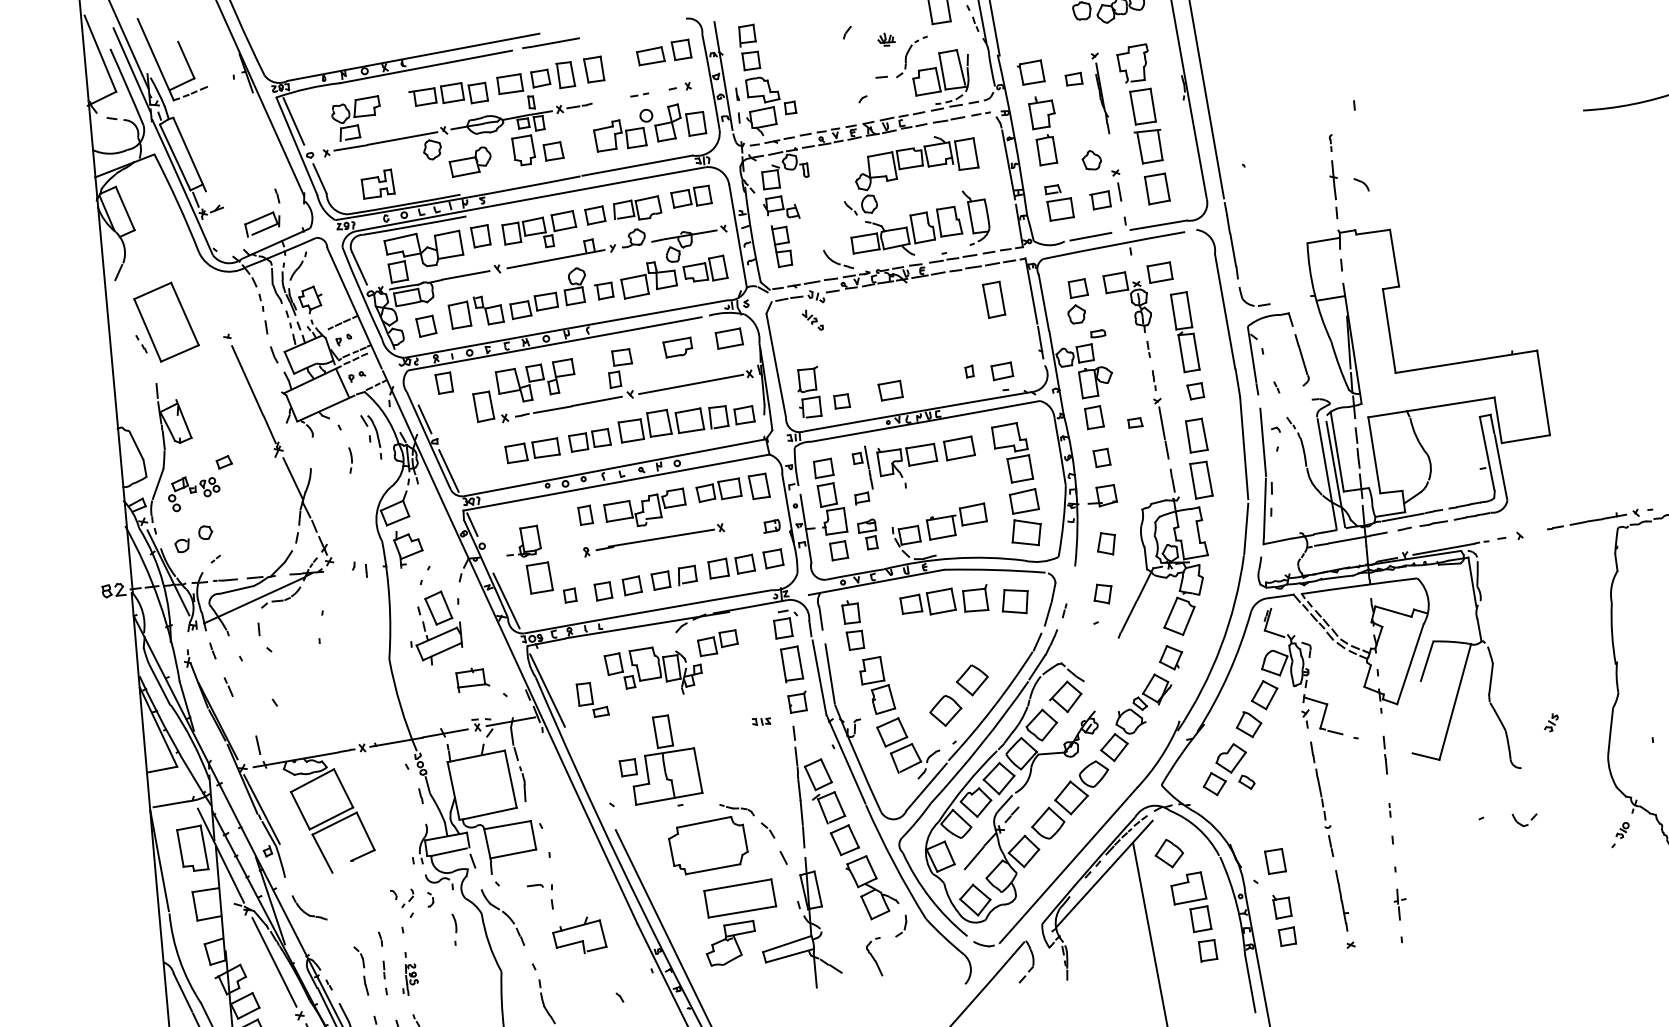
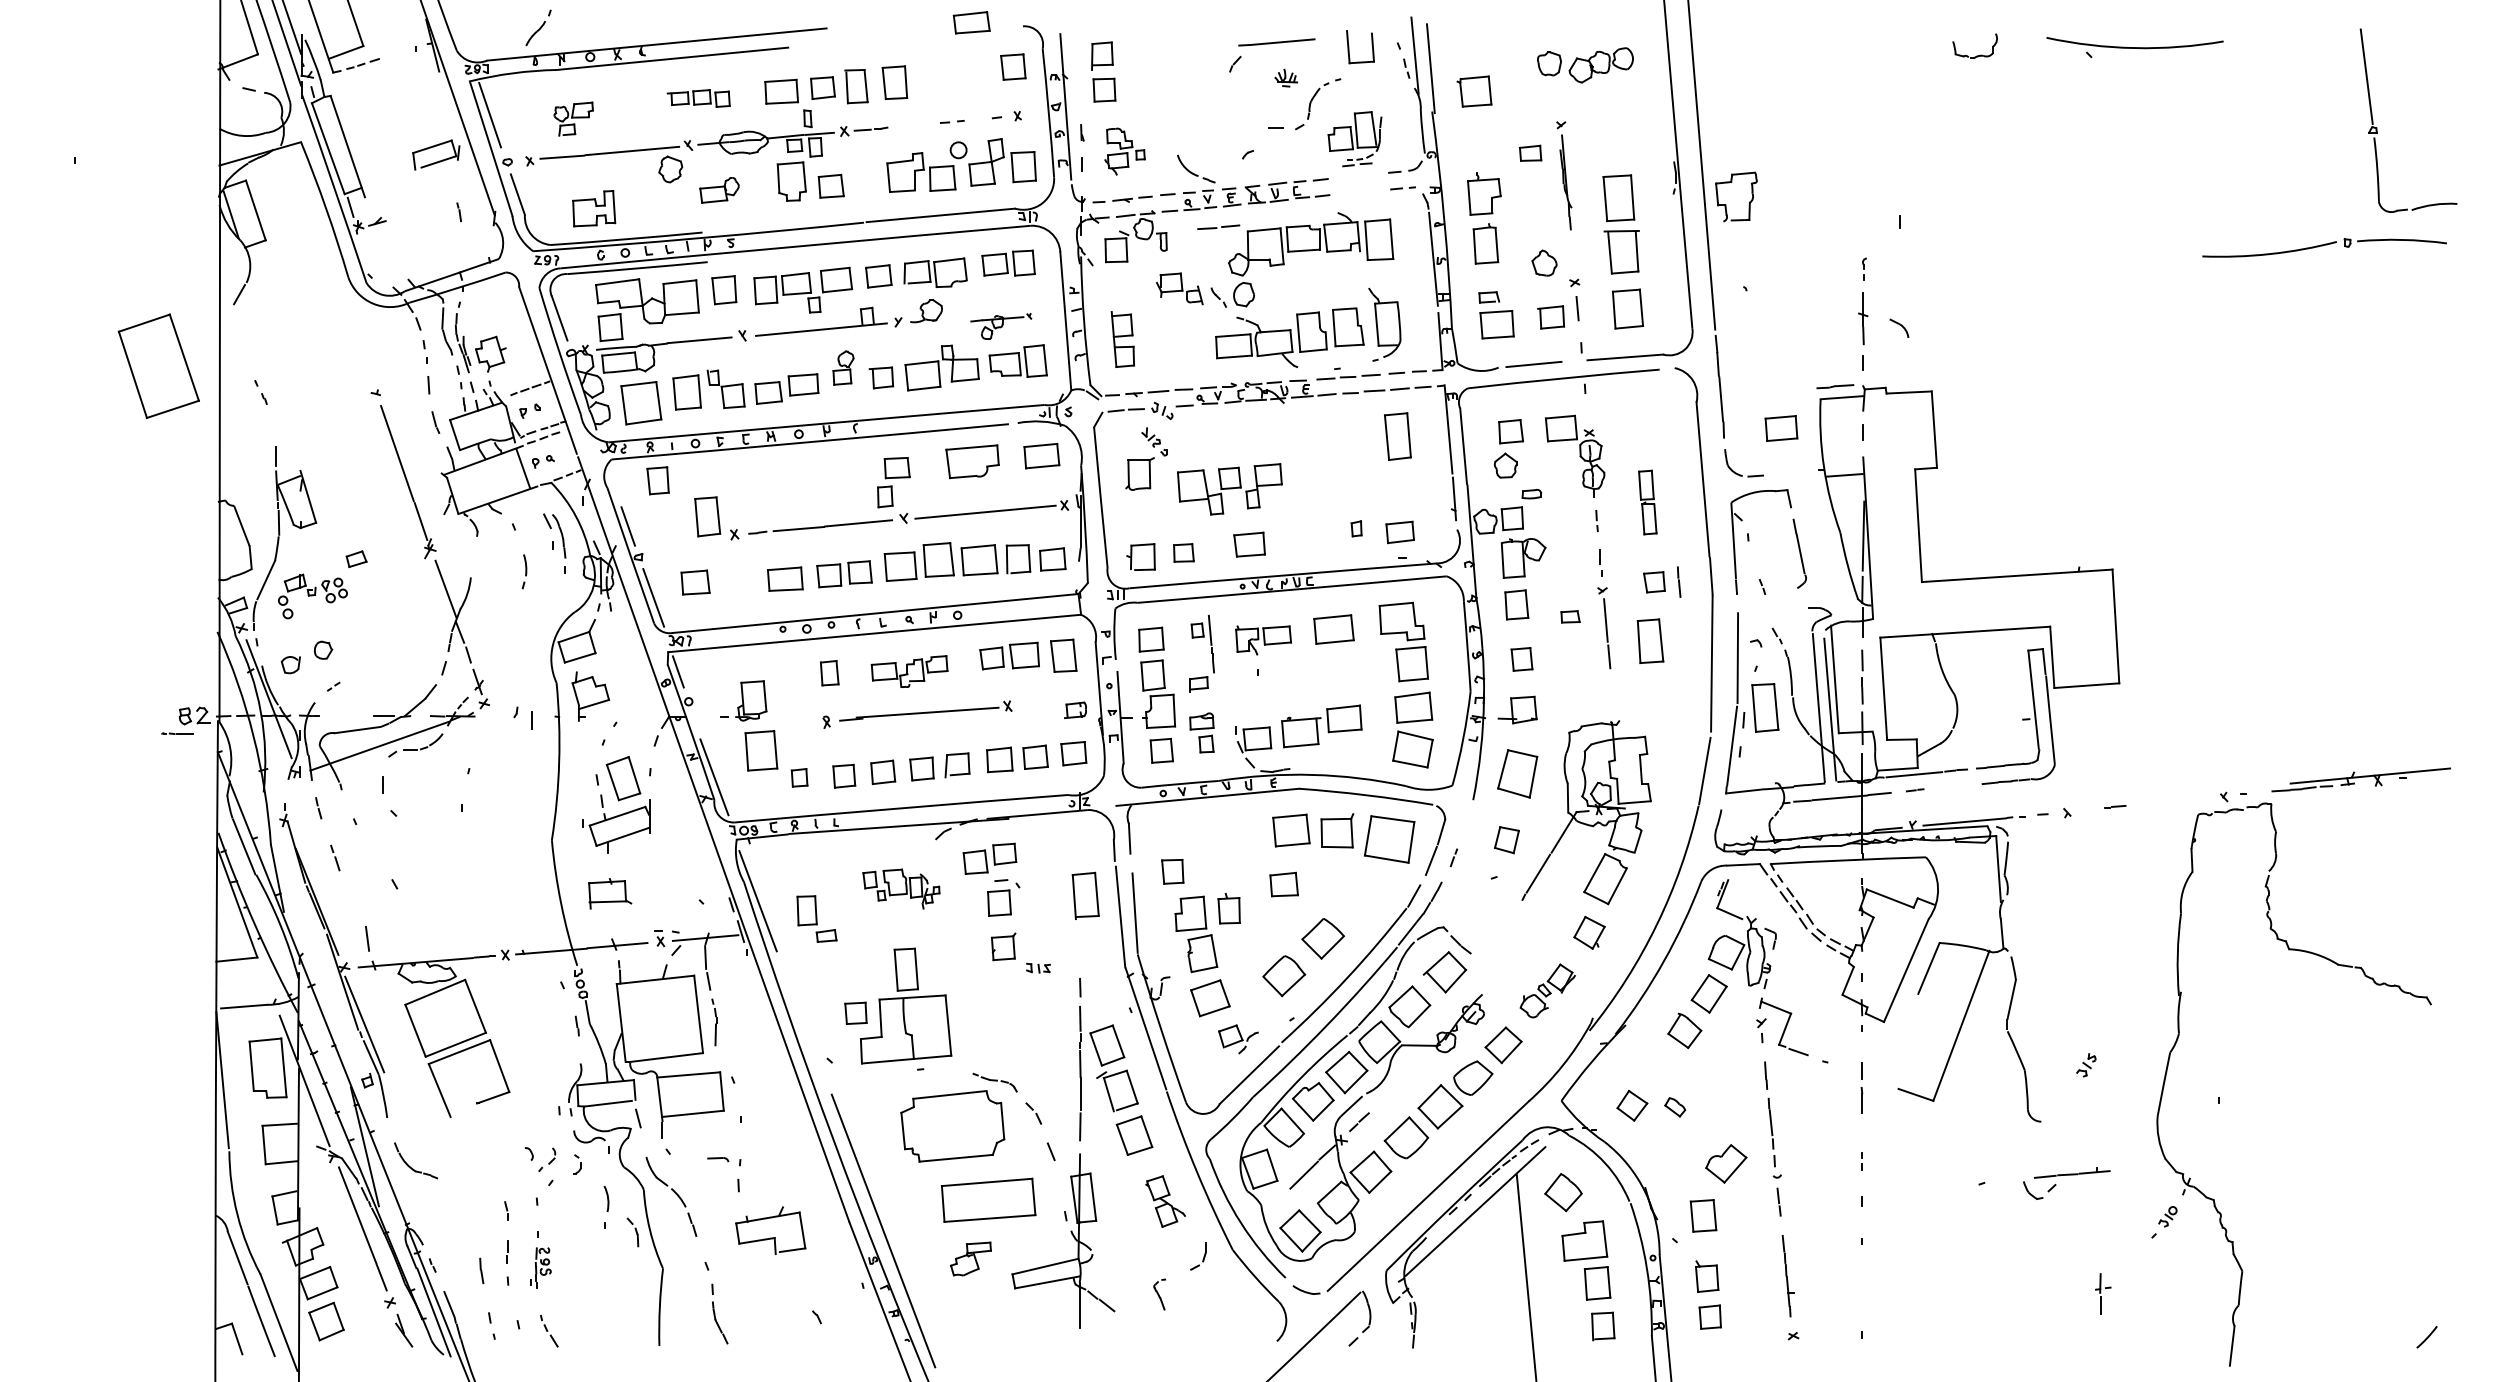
line: (550, 43) -> (1276, 42), moved
part: (650, 56) -> (971, 22), moved
part: (1126, 69) -> (1726, 204), moved
part: (1031, 72) -> (1474, 91), moved
part: (941, 80) -> (1354, 138), size x0.7
part: (448, 94) -> (698, 98), size x0.6
part: (770, 105) -> (1124, 151), size x0.6
part: (356, 118) -> (573, 118), size x0.6
part: (948, 119) -> (1218, 226), moved
part: (470, 162) -> (719, 190), size x0.7
part: (781, 207) -> (1179, 288), moved
part: (265, 228) -> (439, 160), moved
part: (690, 244) -> (1001, 326), size x0.6
part: (838, 258) -> (1196, 168), moved
part: (298, 265) -> (538, 27), moved
part: (1160, 272) -> (1781, 428), moved
part: (575, 285) -> (843, 367), size x0.7
part: (166, 321) -> (158, 365), moved
part: (425, 325) -> (640, 402), size x1.6
part: (1185, 332) -> (1647, 502), size x0.6
part: (677, 347) -> (972, 461), size x1.4
part: (807, 379) -> (1139, 473), moved
part: (535, 381) -> (1229, 489), moved
part: (516, 453) -> (695, 582), moved
part: (907, 461) -> (1263, 640), size x0.7
part: (1201, 479) -> (1765, 707), moved
line: (1172, 480) -> (1679, 581), moved
part: (645, 508) -> (909, 671), size x0.7
part: (1598, 518) -> (2072, 1172), moved
line: (1433, 523) -> (1835, 386), moved
part: (1106, 543) -> (1517, 773), size x1.6
line: (225, 580) -> (177, 733), moved
part: (1015, 601) -> (1389, 839), size x1.4
part: (910, 604) -> (1283, 884), moved
part: (850, 612) -> (1228, 908), moved
part: (785, 623) -> (1003, 897), moved
part: (653, 671) -> (901, 888), size x0.6
part: (473, 679) -> (610, 893), moved
part: (797, 701) -> (1003, 946), moved
part: (1143, 703) -> (1547, 990), size x0.7
part: (1231, 758) -> (1726, 1163), moved
part: (916, 761) -> (1238, 1039), size x0.6
part: (872, 887) -> (1165, 1201), size x0.6
part: (1400, 904) -> (2103, 1293), moved
part: (730, 943) -> (970, 1258), size x0.6
part: (358, 957) -> (632, 1232), moved
part: (874, 957) -> (1159, 1294), size x0.6

